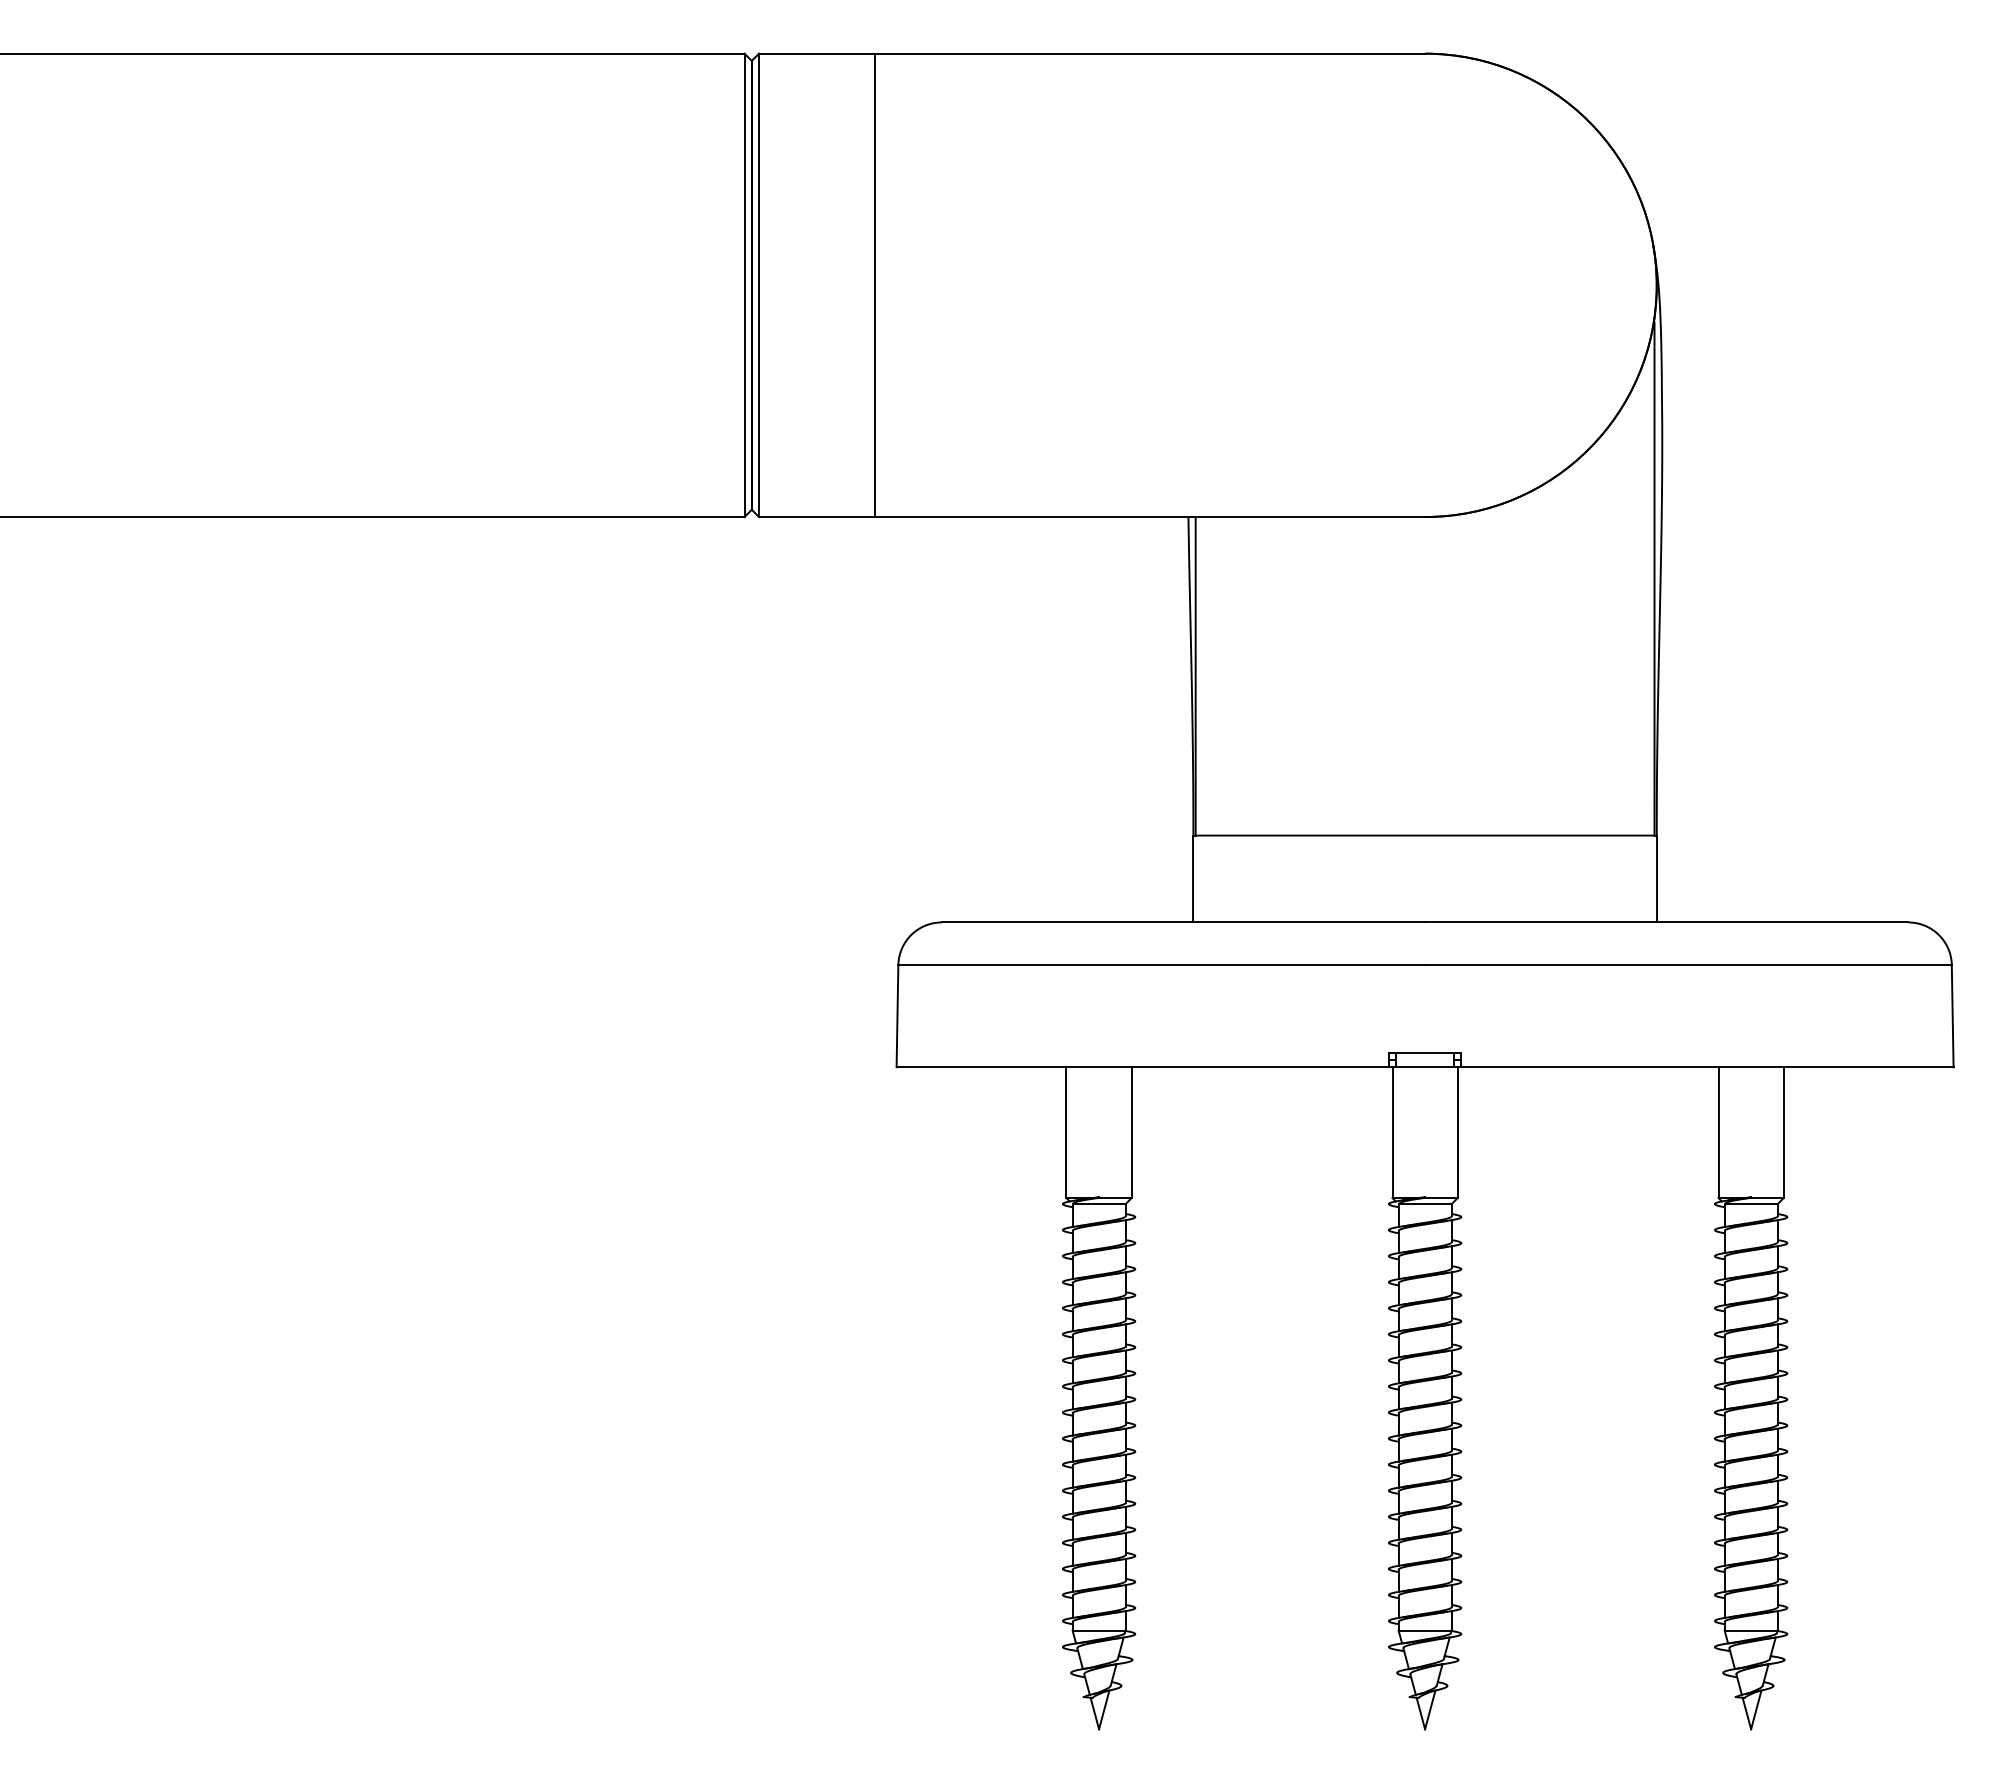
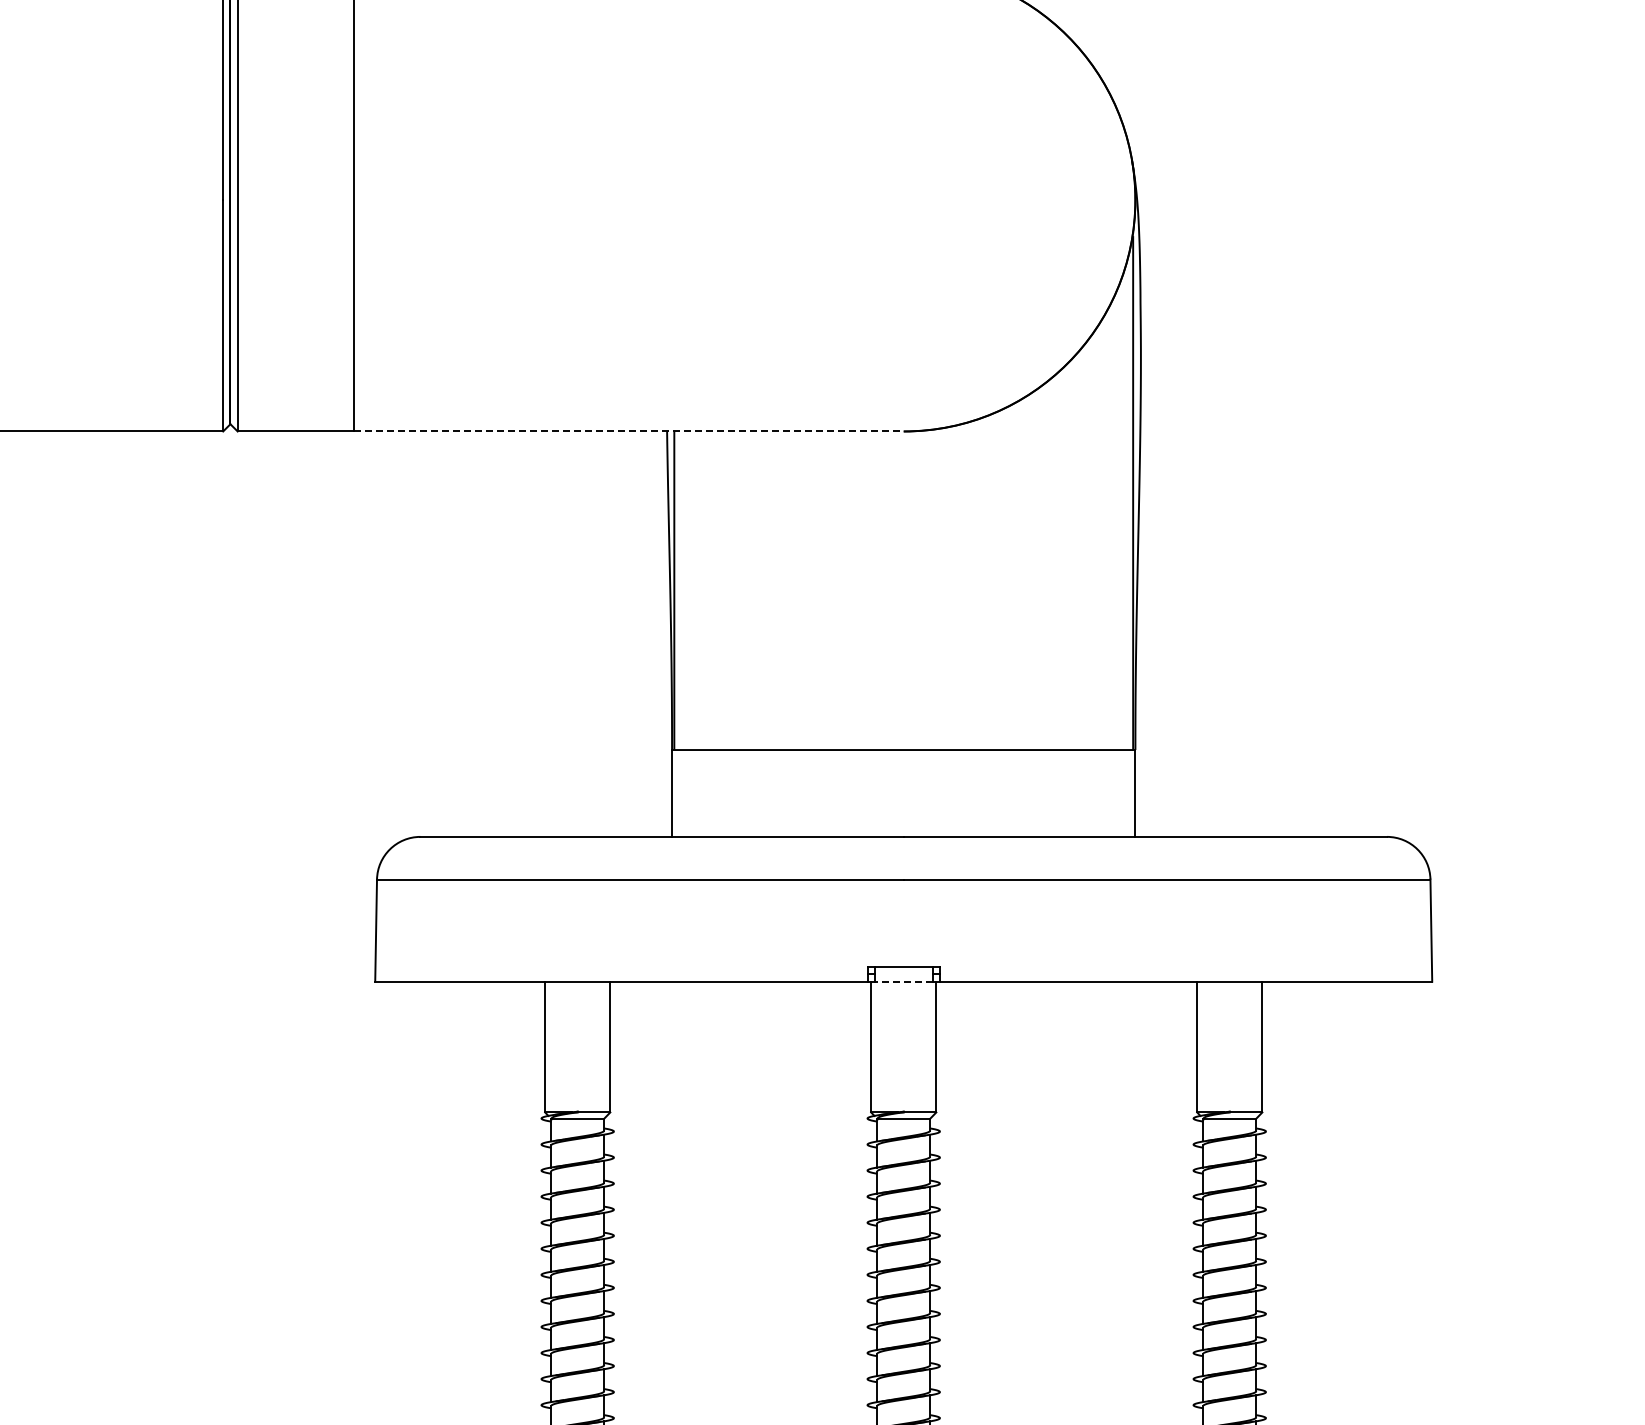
line: (1150, 517) -> (629, 431), solid -> dashed
line: (1425, 1067) -> (904, 981), solid -> dashed

